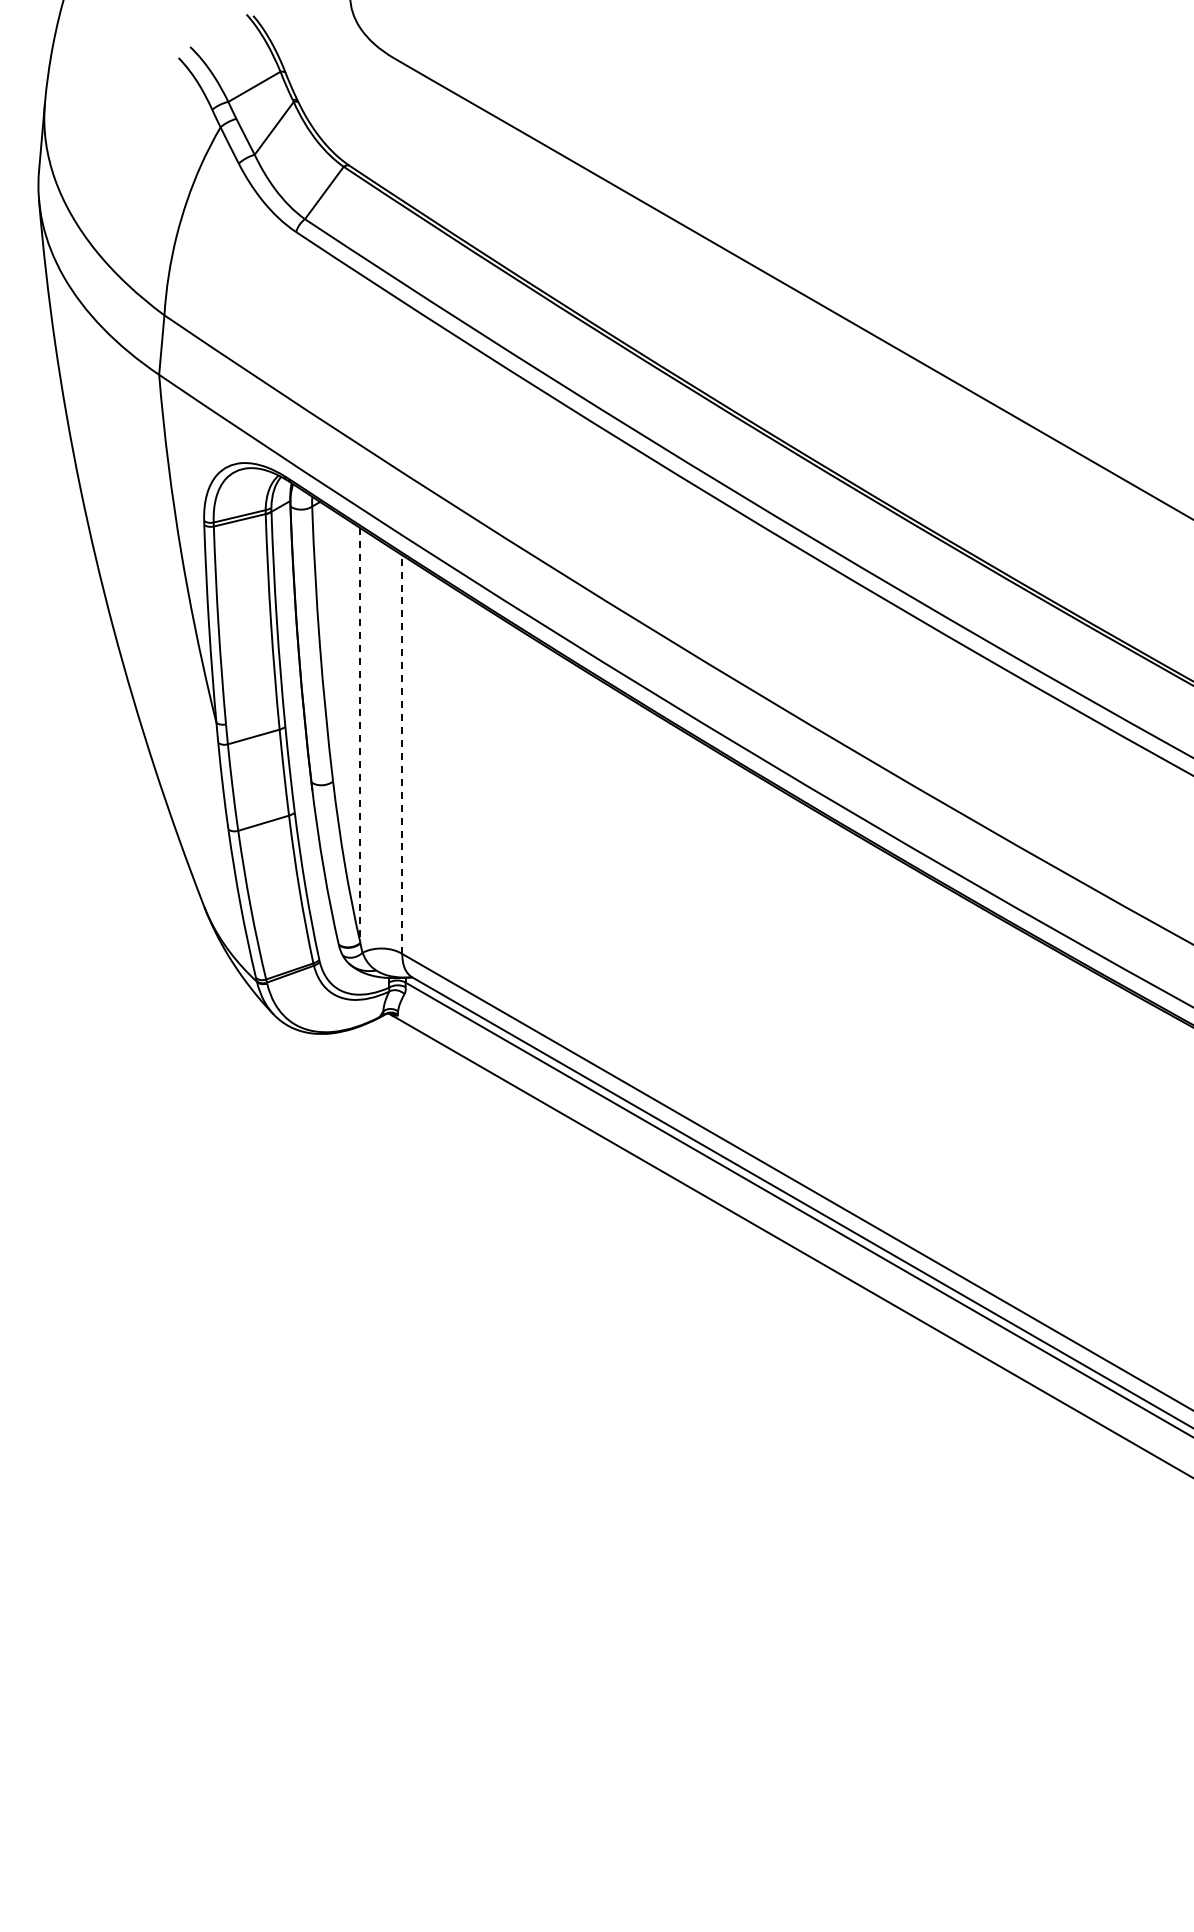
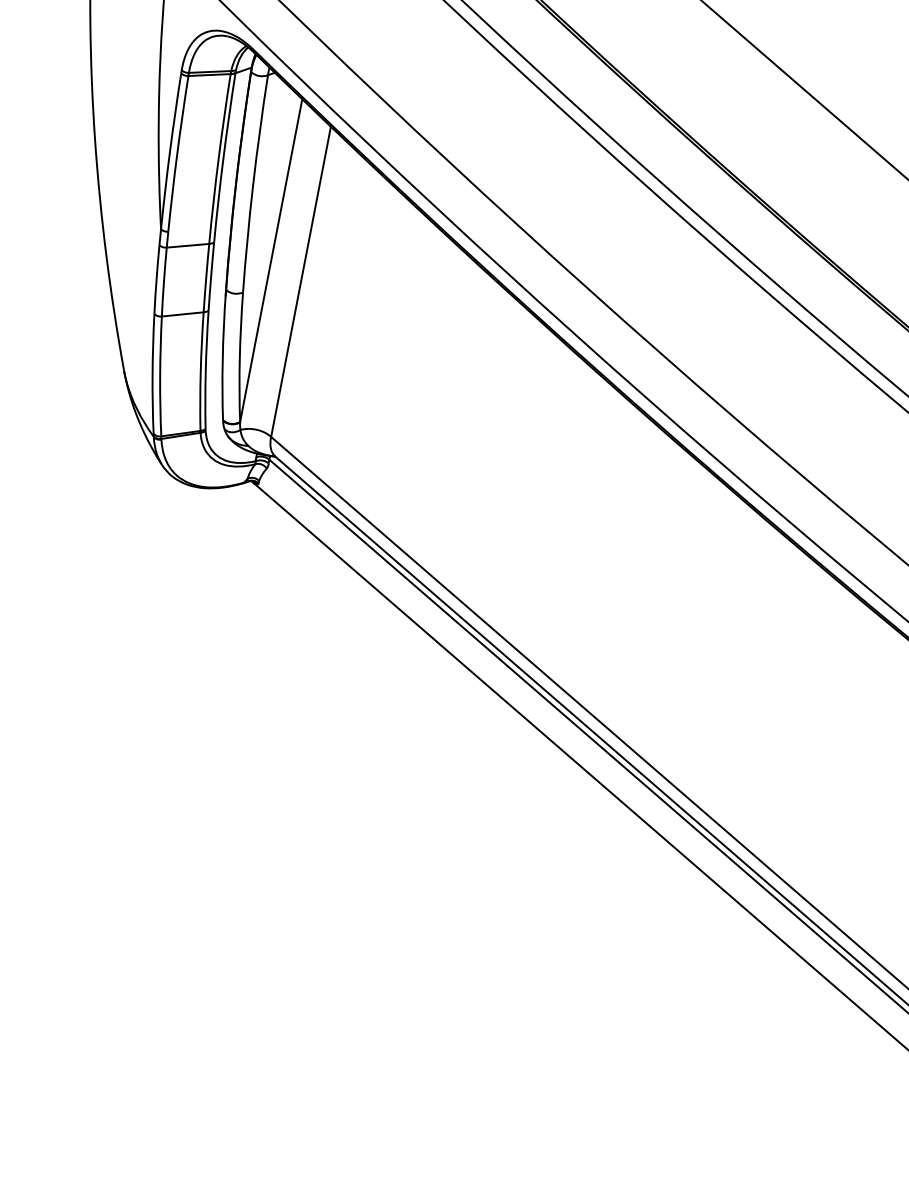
line: (360, 736) -> (271, 261), dashed -> solid
line: (402, 754) -> (301, 281), dashed -> solid

